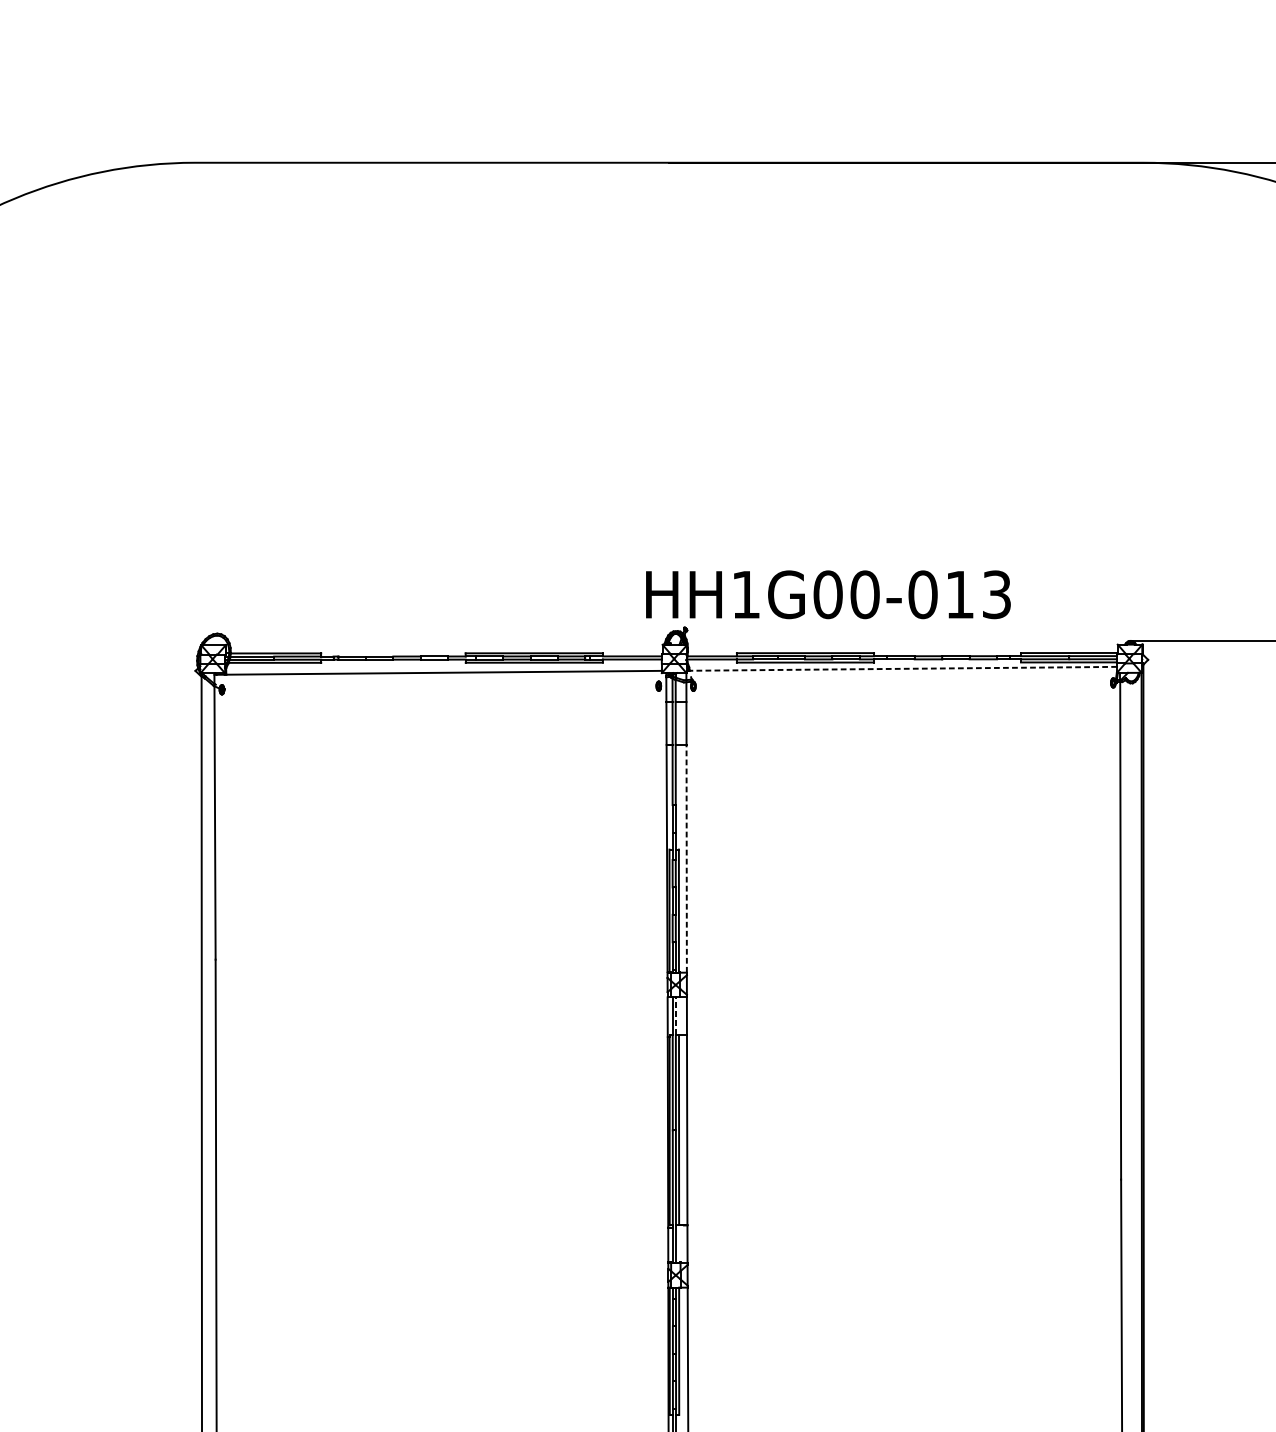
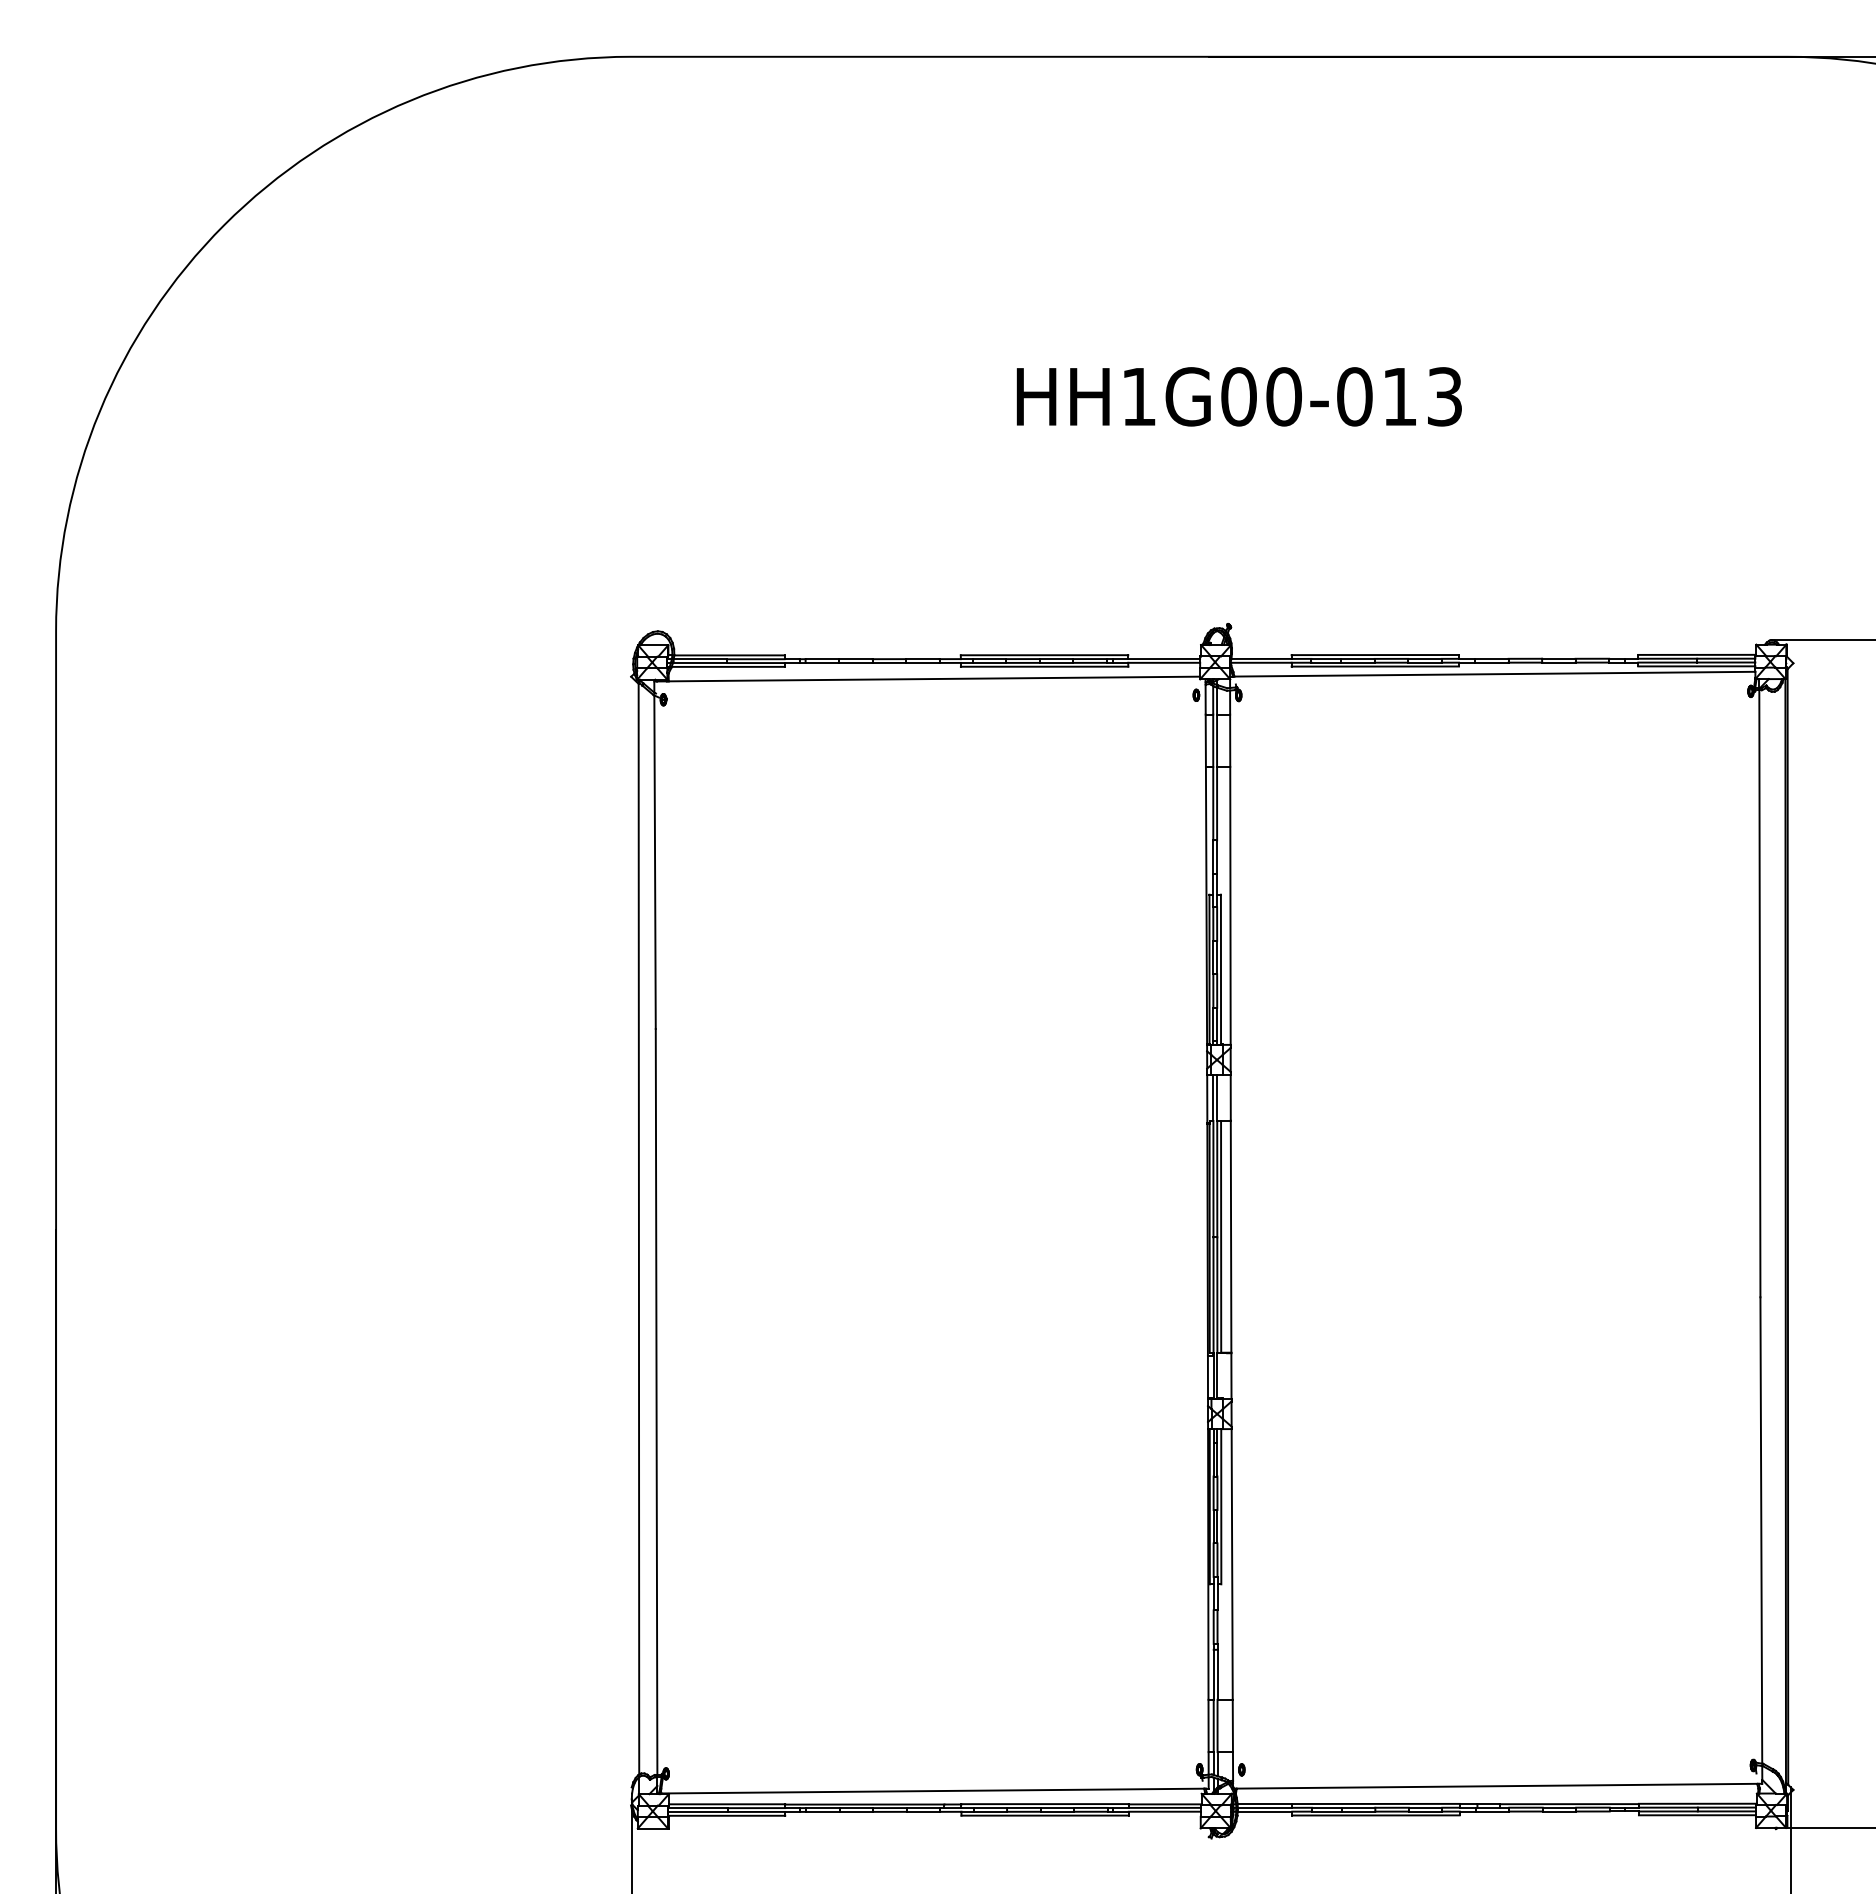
text: (827, 594) -> (1238, 396), moved
line: (903, 669) -> (1494, 674), dashed -> solid
line: (686, 858) -> (1230, 905), dashed -> solid
line: (676, 1016) -> (1217, 1098), dashed -> solid

